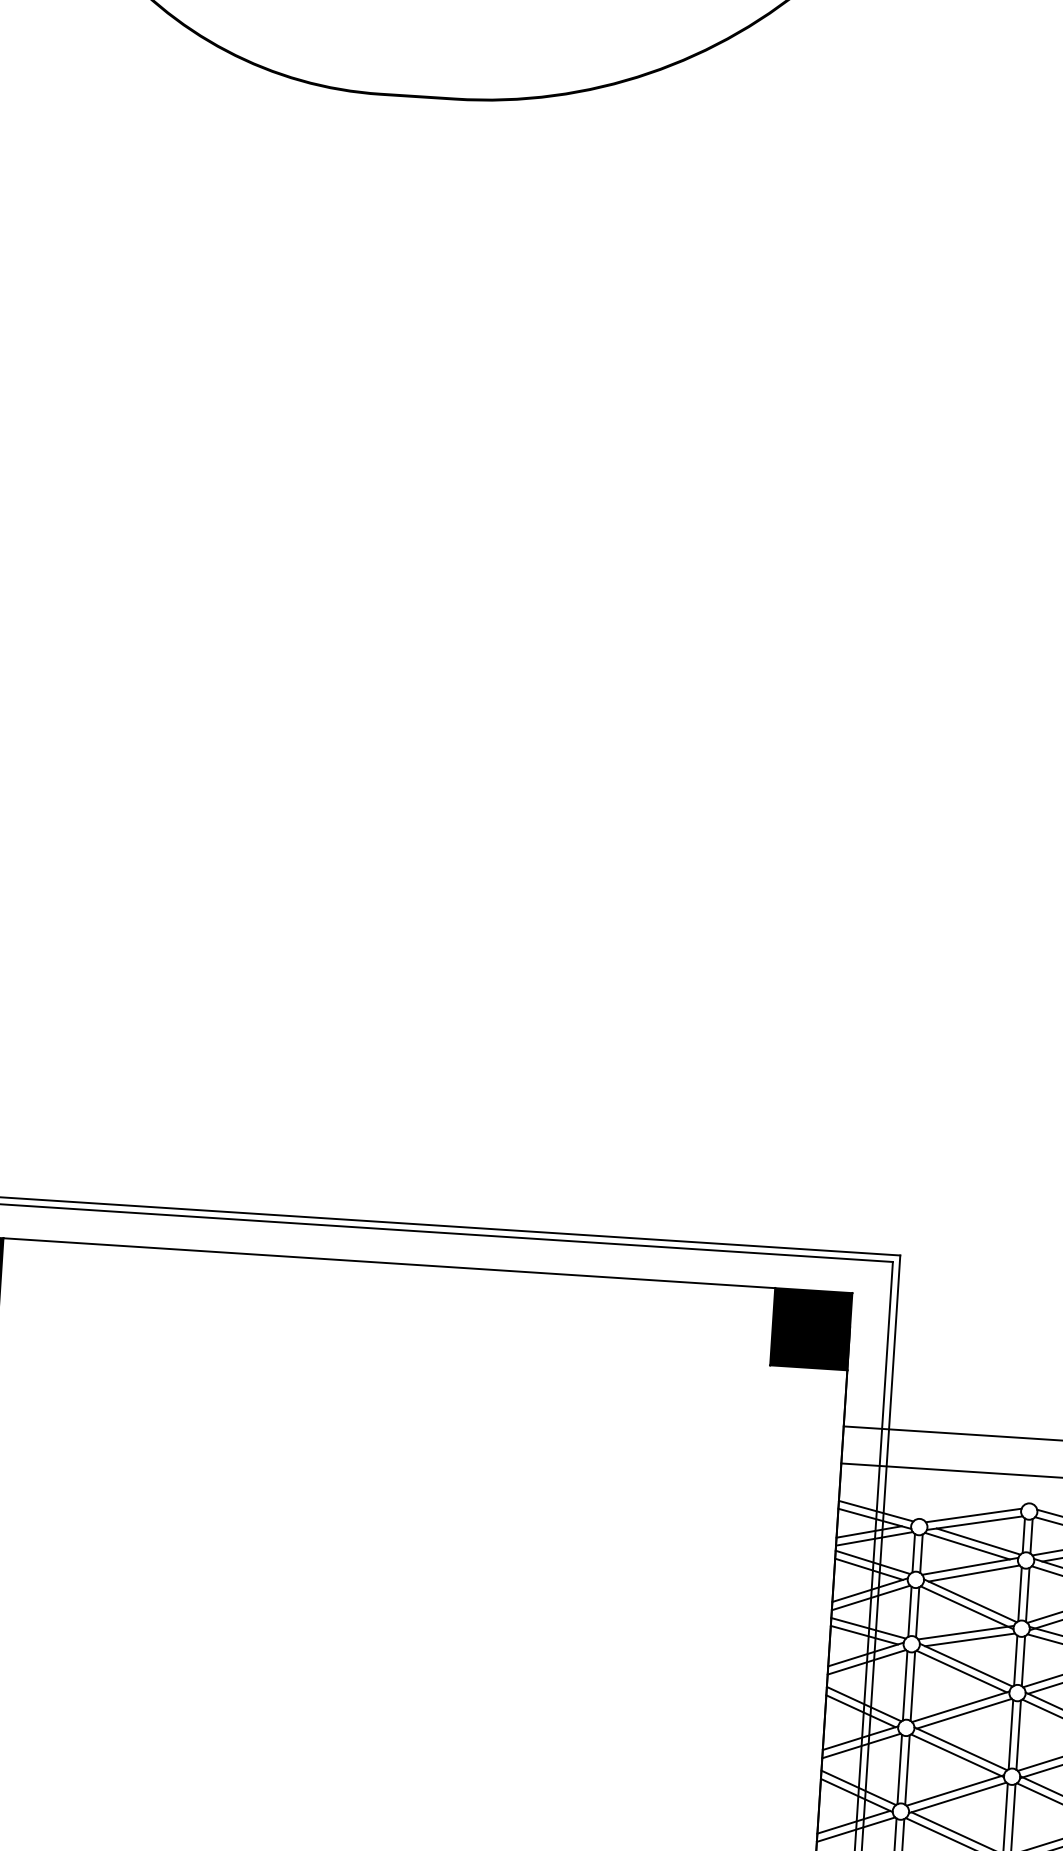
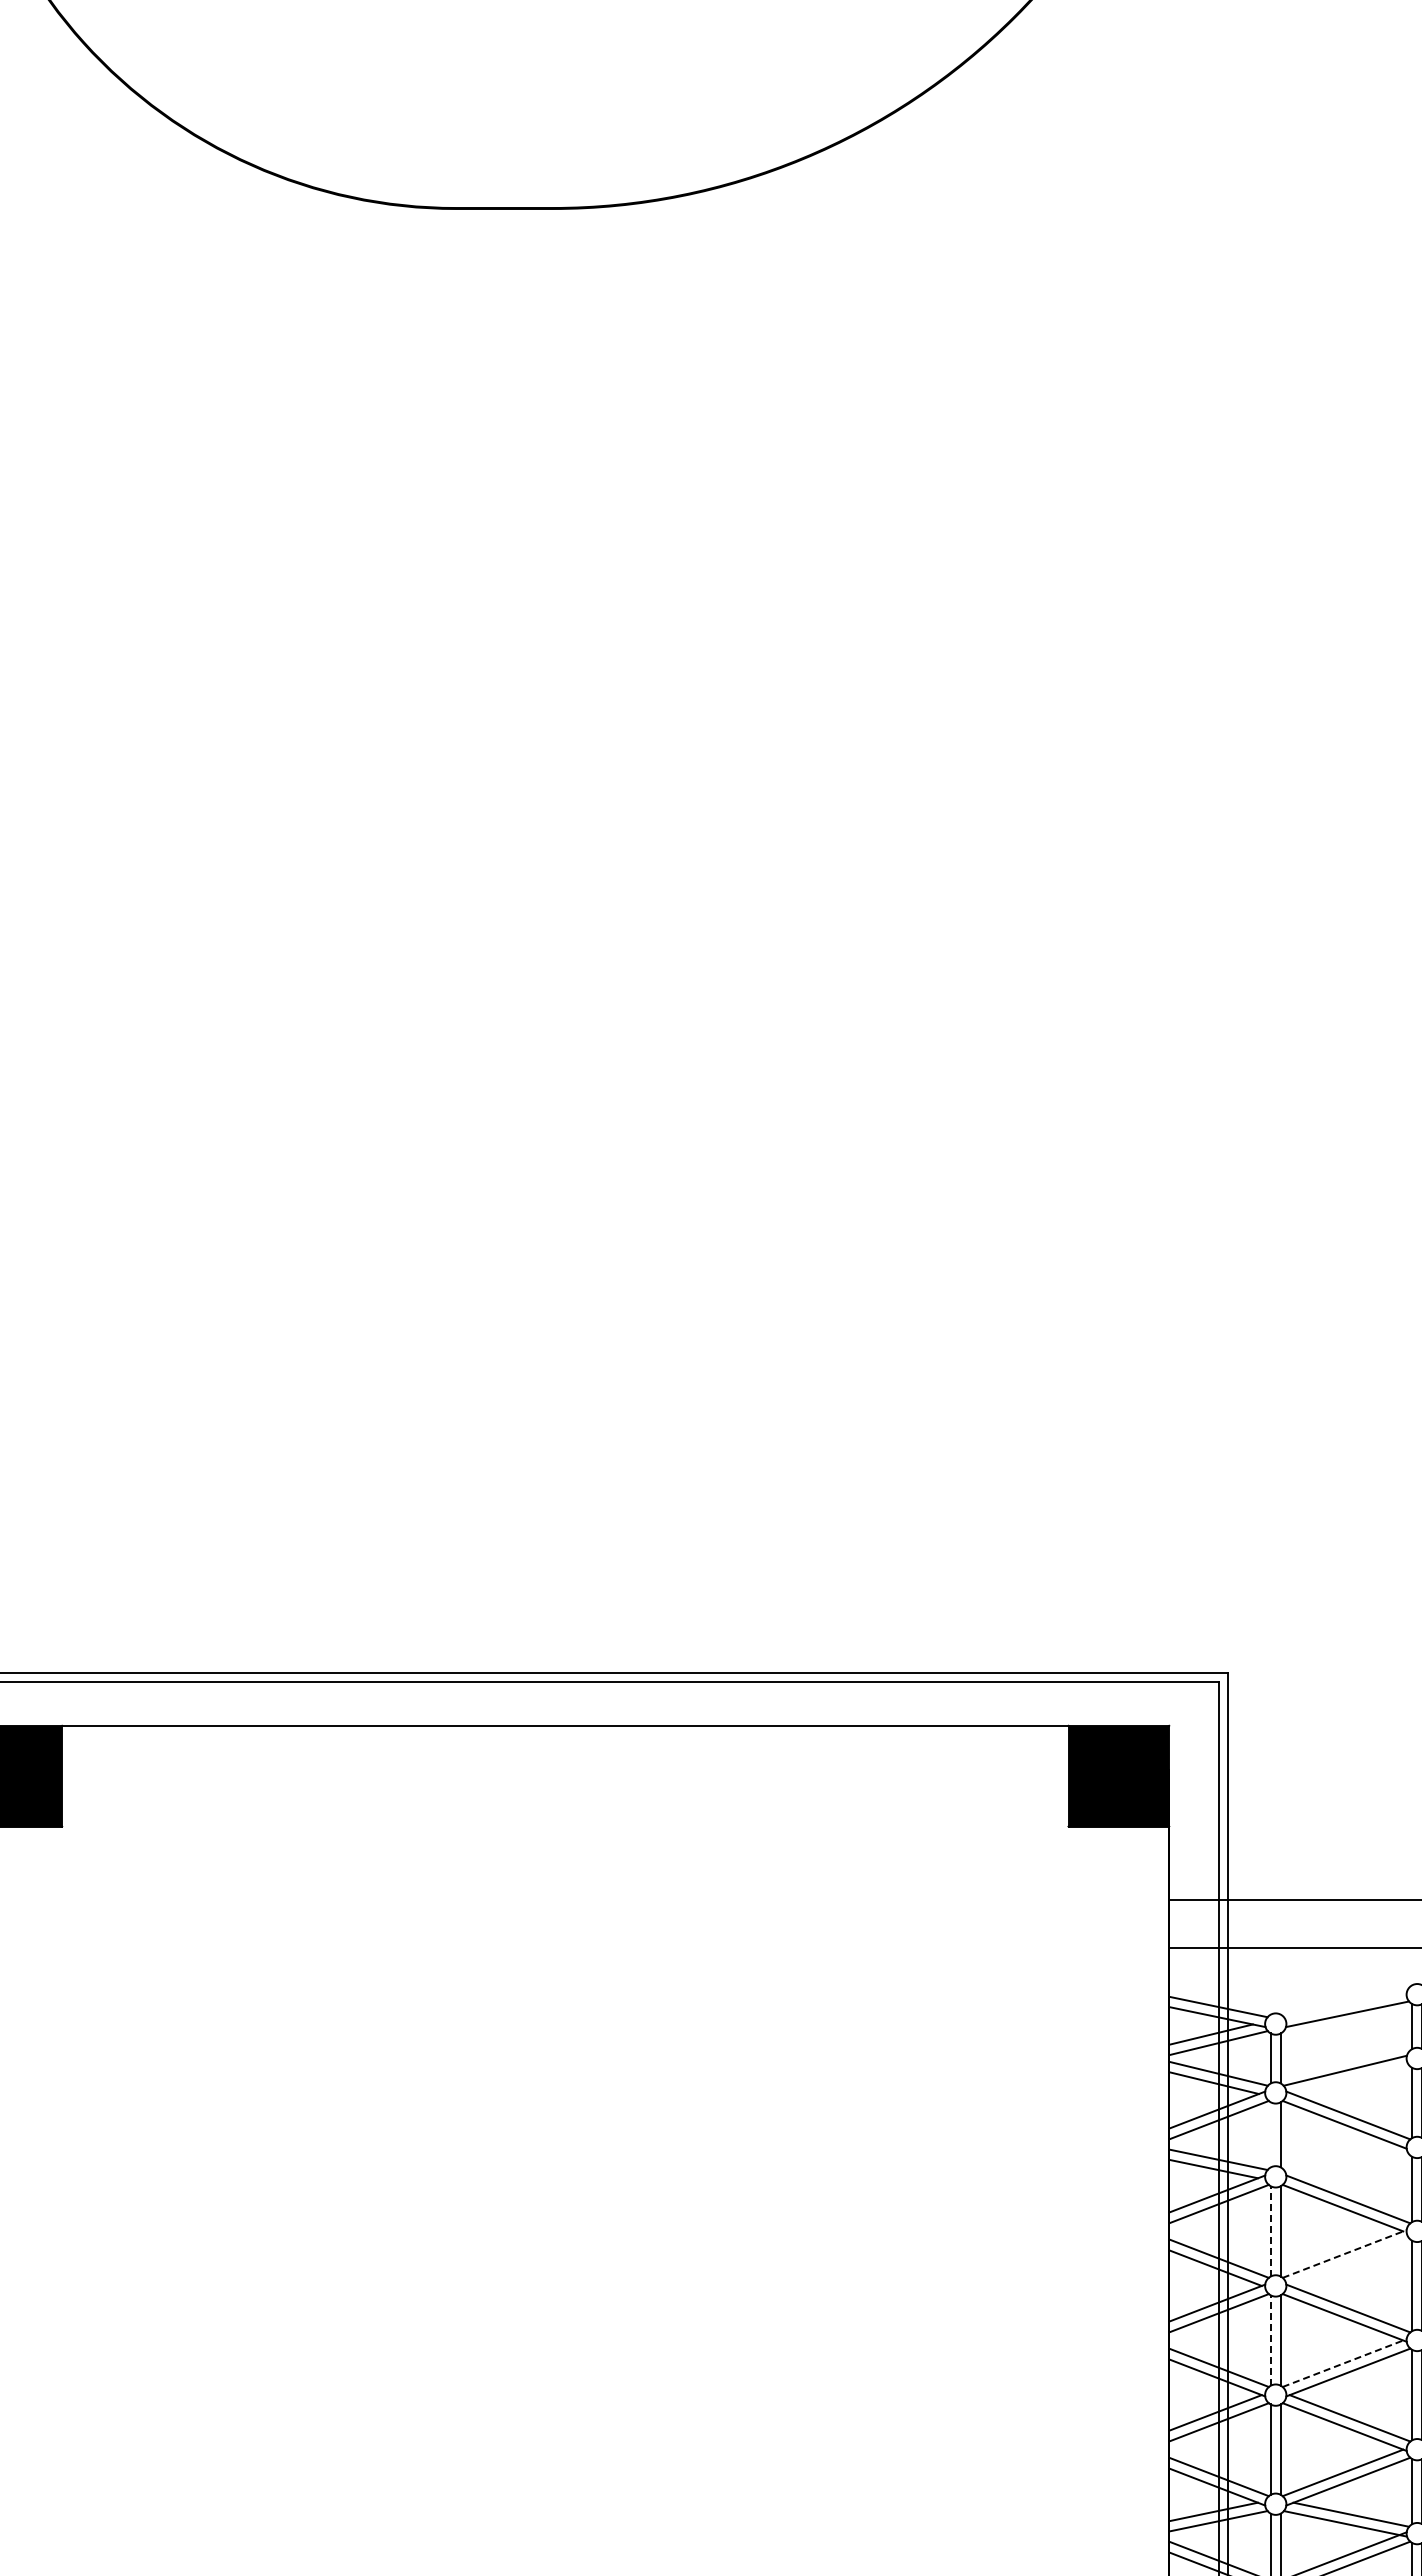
line: (973, 1515) -> (1345, 2004), removed
line: (978, 1541) -> (1353, 2037), removed
line: (967, 1545) -> (1339, 2044), removed
line: (973, 1573) -> (1350, 2079), removed
line: (909, 1611) -> (1270, 2134), removed
line: (966, 1632) -> (1345, 2157), removed
line: (970, 1640) -> (1351, 2166), removed
line: (905, 1685) -> (1270, 2230), solid -> dashed
line: (961, 1706) -> (1345, 2253), solid -> dashed
line: (964, 1713) -> (1349, 2262), removed
line: (899, 1769) -> (1270, 2340), solid -> dashed
line: (955, 1790) -> (1345, 2362), solid -> dashed

